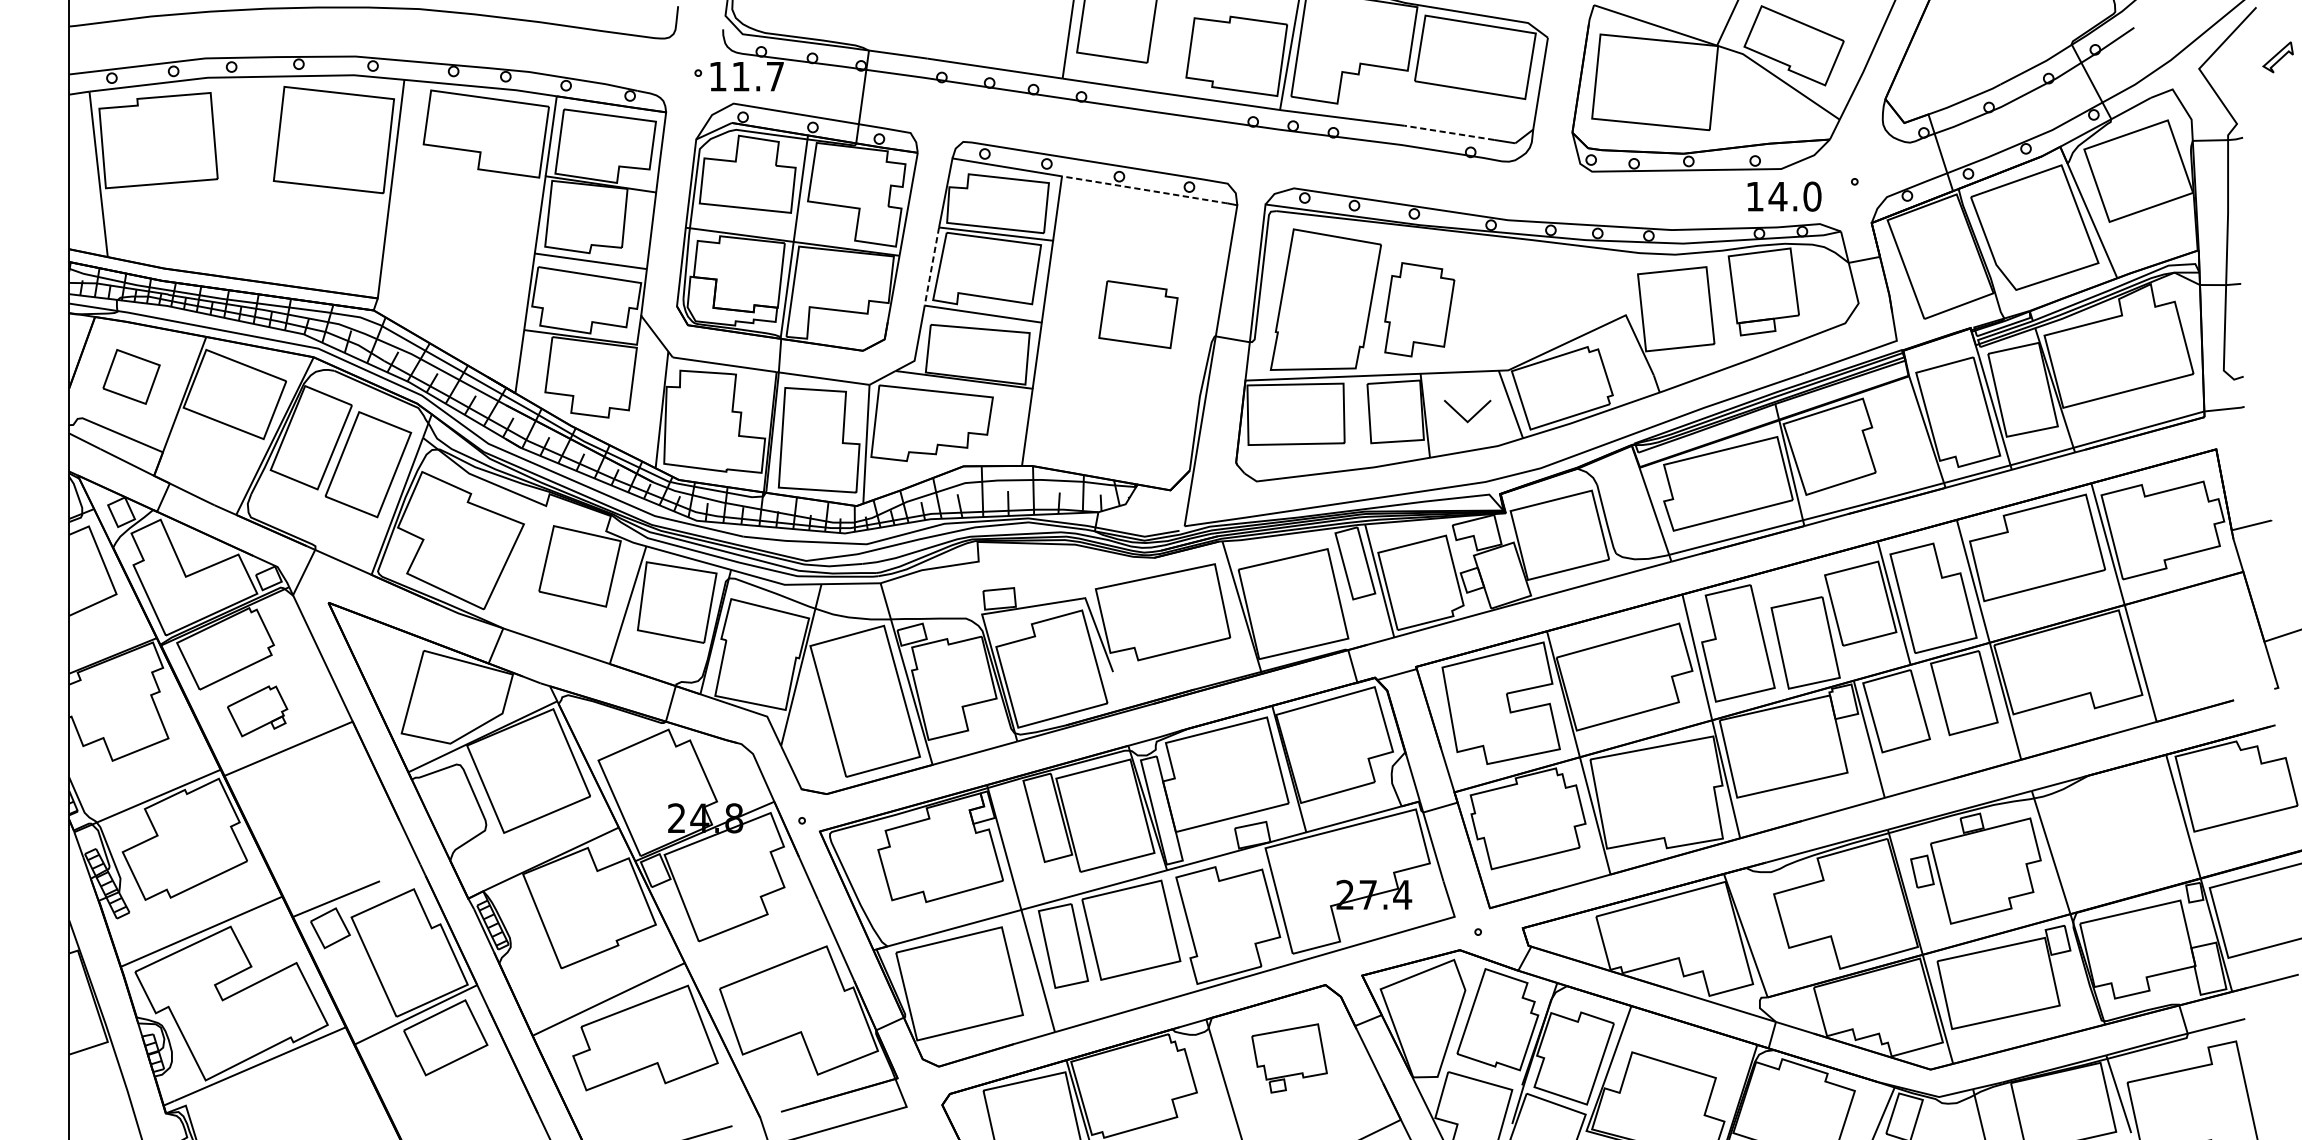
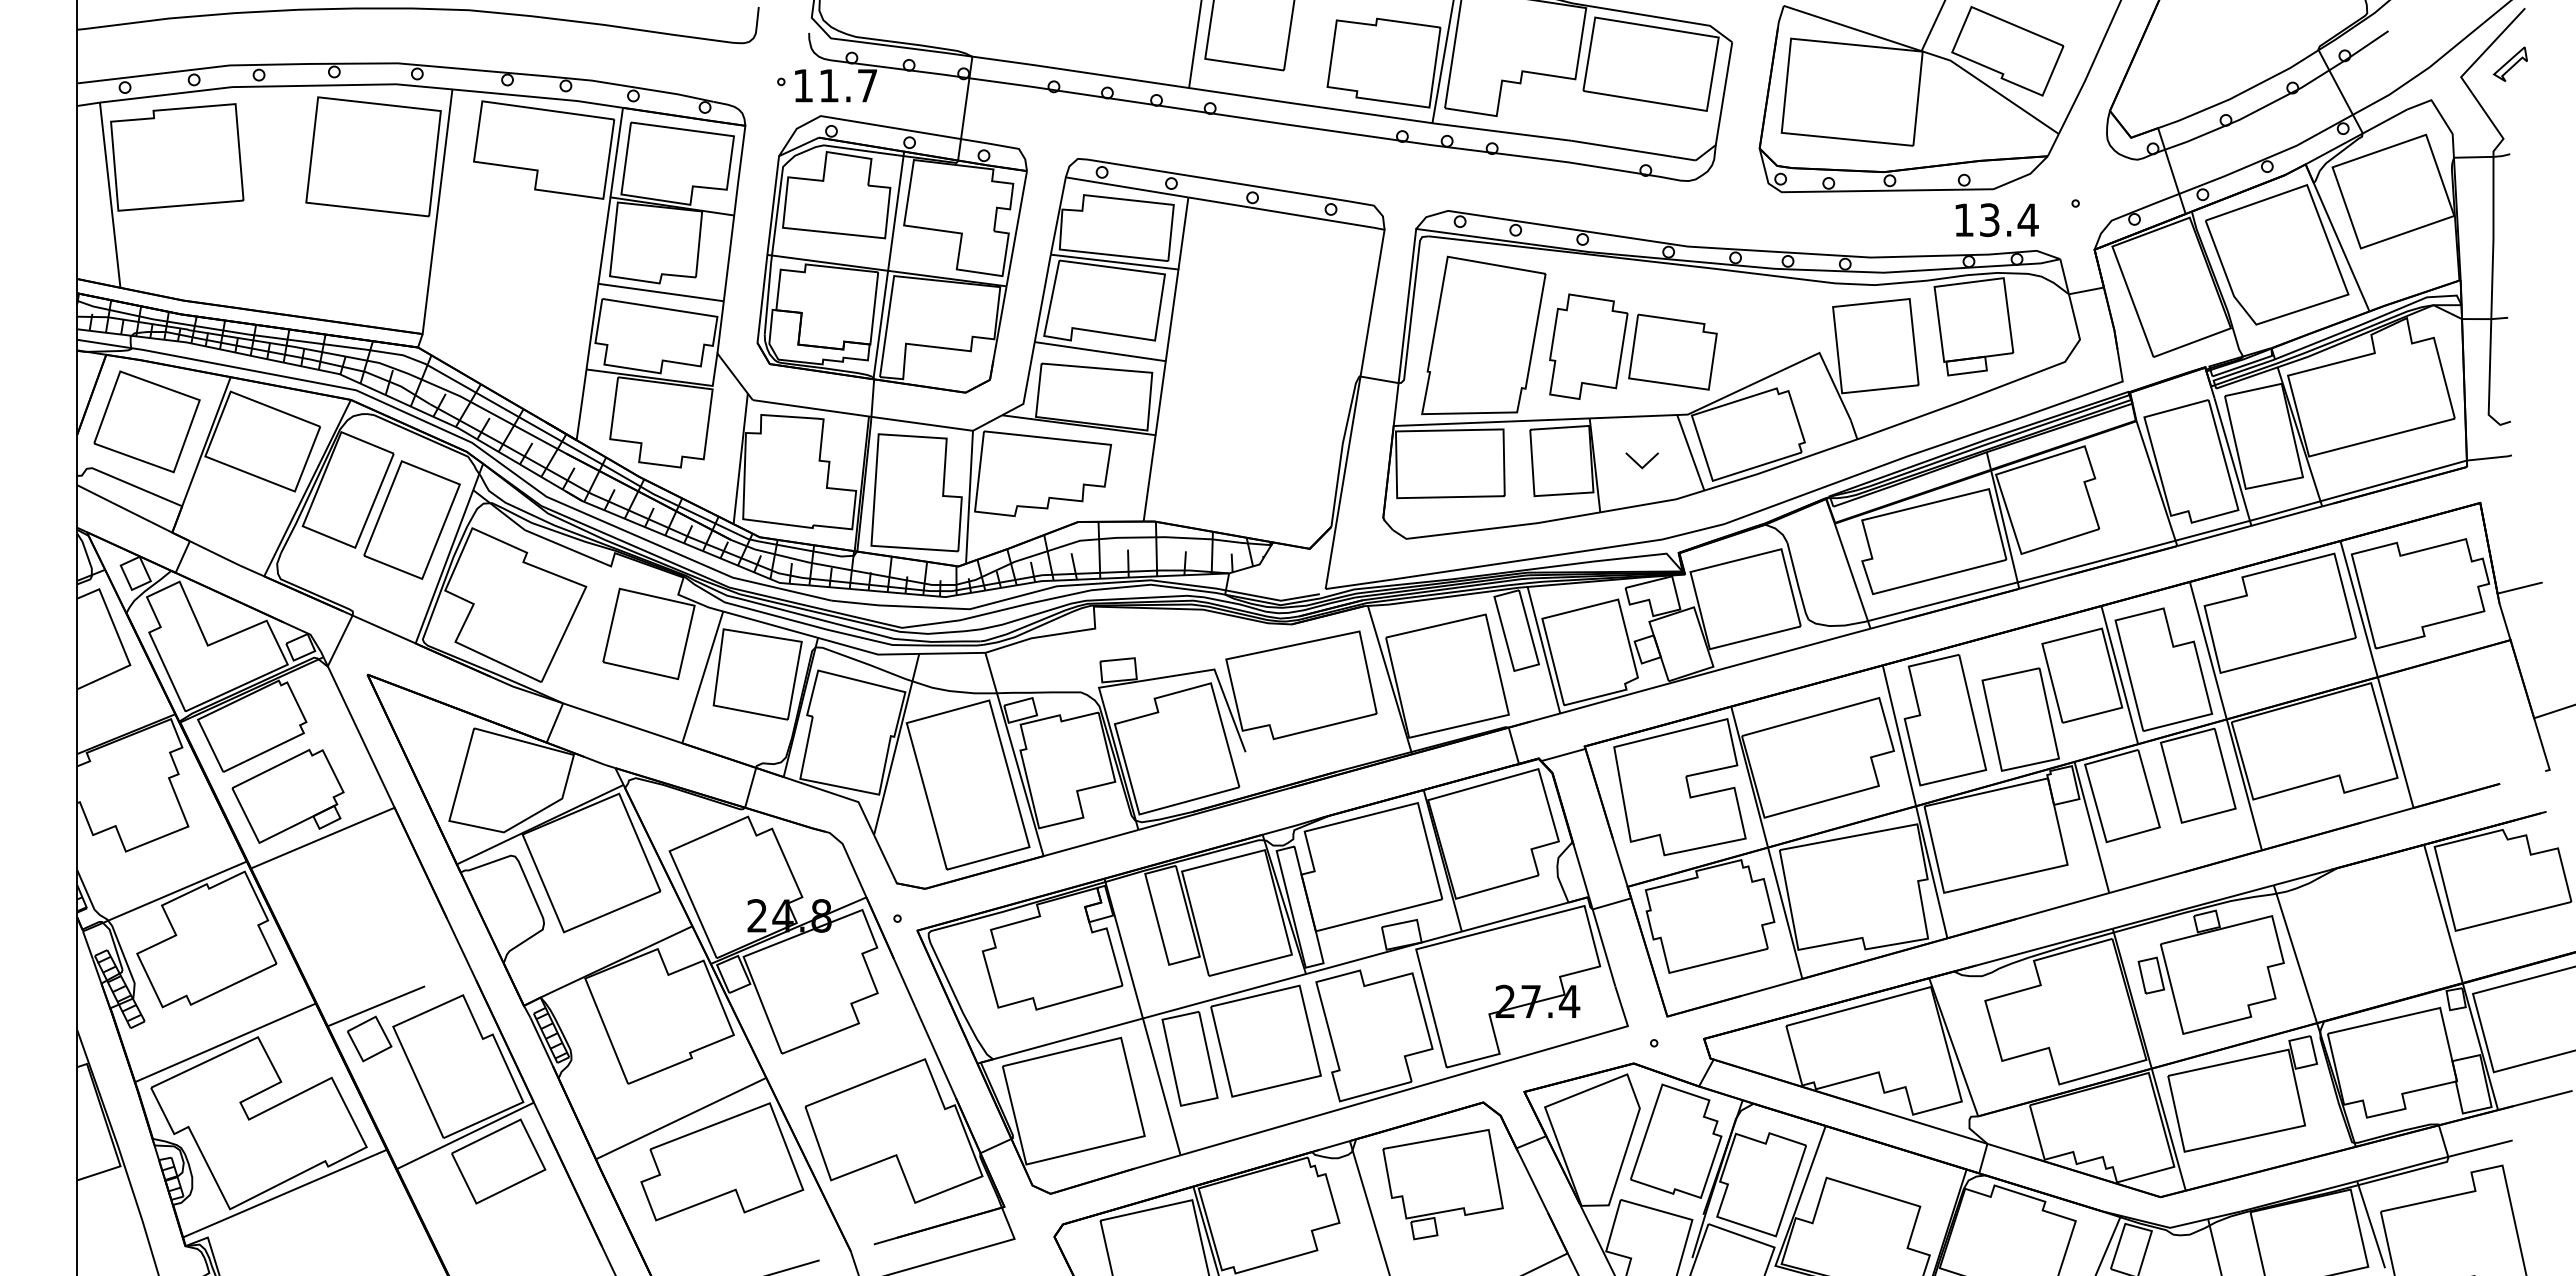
part: (2277, 56) -> (2509, 63), moved
line: (1449, 132) -> (1622, 148), dashed -> solid
line: (1145, 189) -> (1281, 212), dashed -> solid
text: (1794, 196) -> (2008, 220), 14.0 -> 13.4
line: (931, 266) -> (1042, 298), dashed -> solid
part: (1138, 314) -> (1672, 351), moved
part: (131, 376) -> (146, 421), size x1.67
part: (1466, 411) -> (1641, 460), size x0.62
part: (257, 710) -> (287, 795), size x1.67
part: (1289, 1058) -> (1442, 1184), size x1.43

